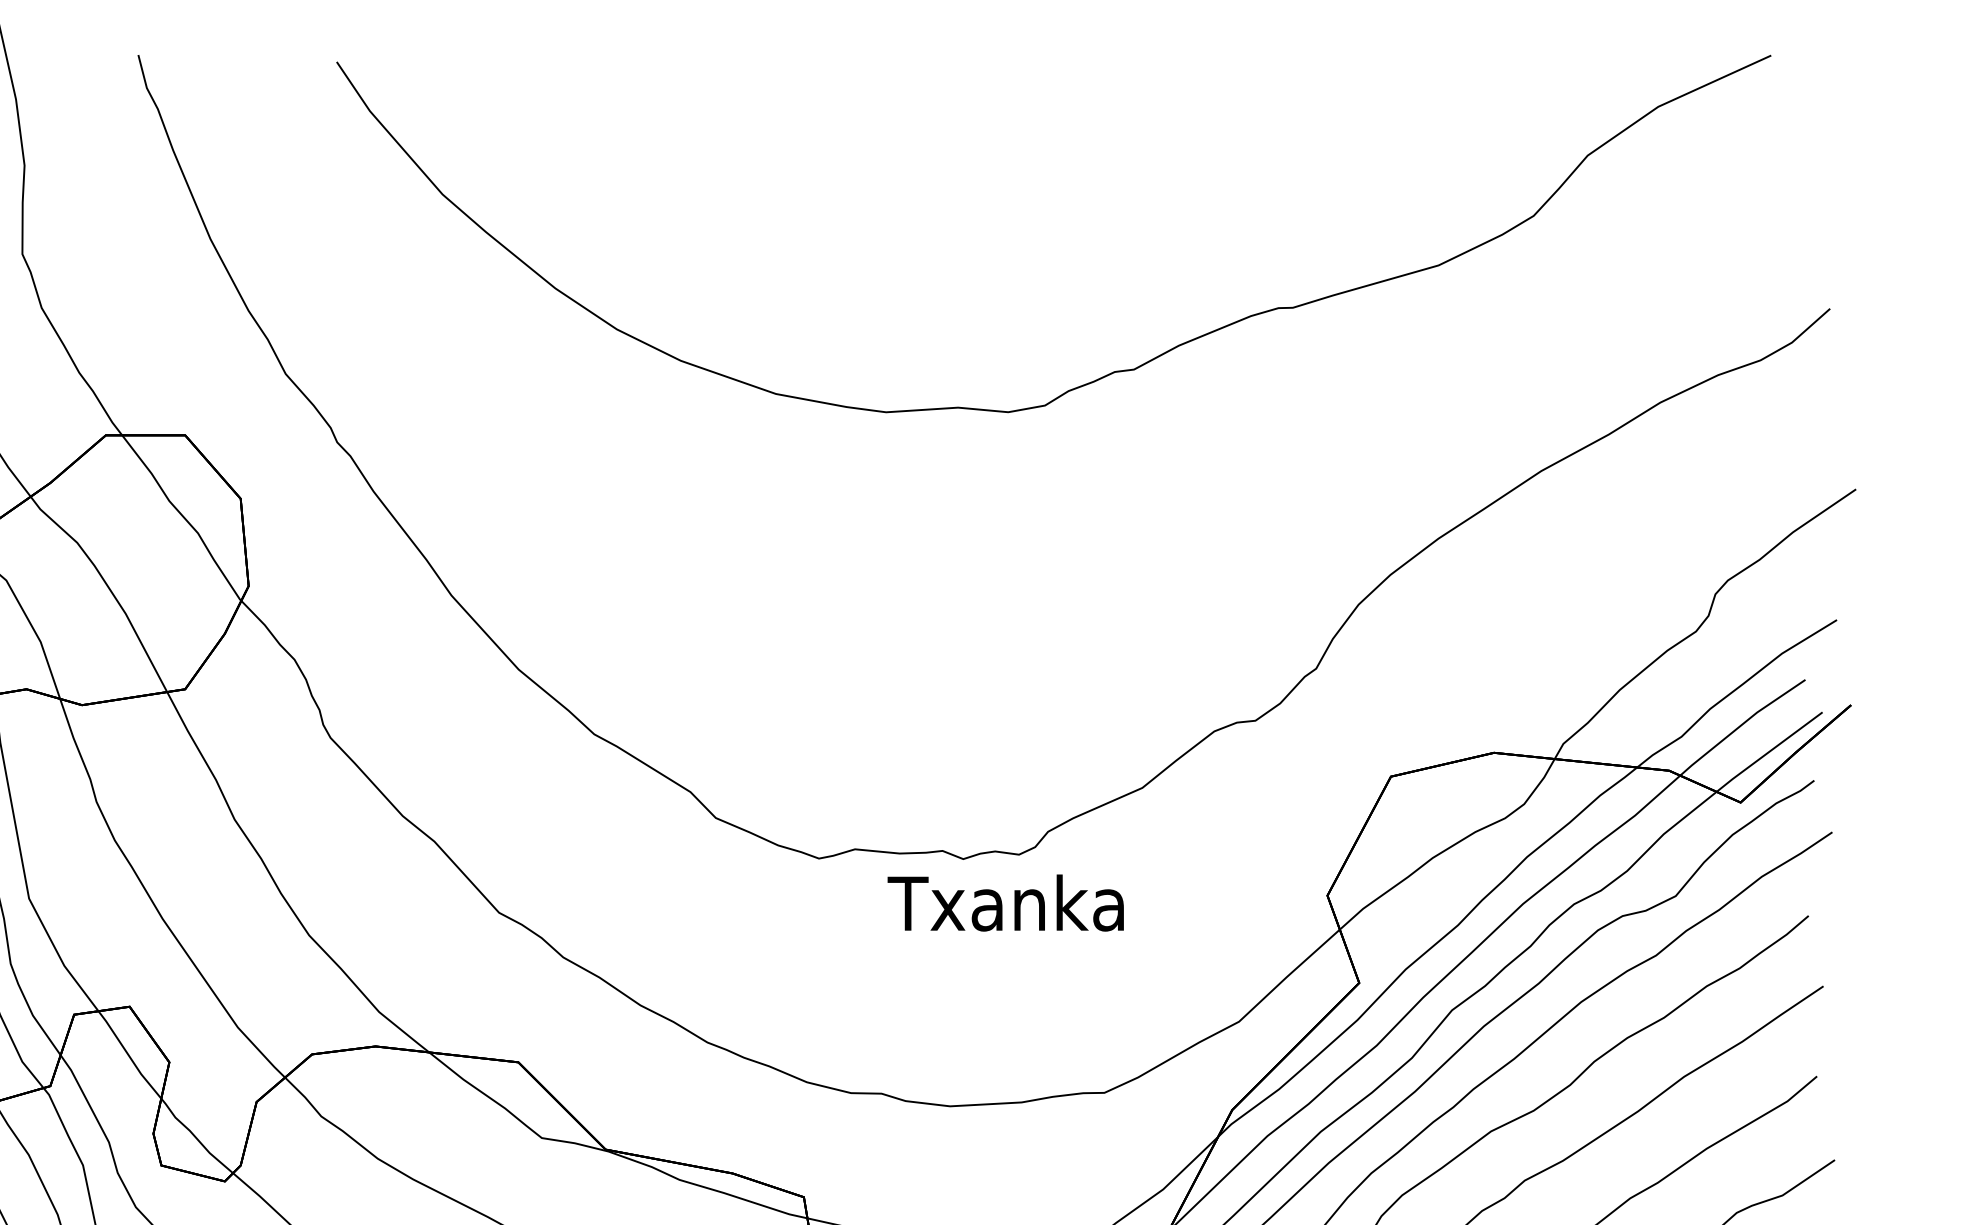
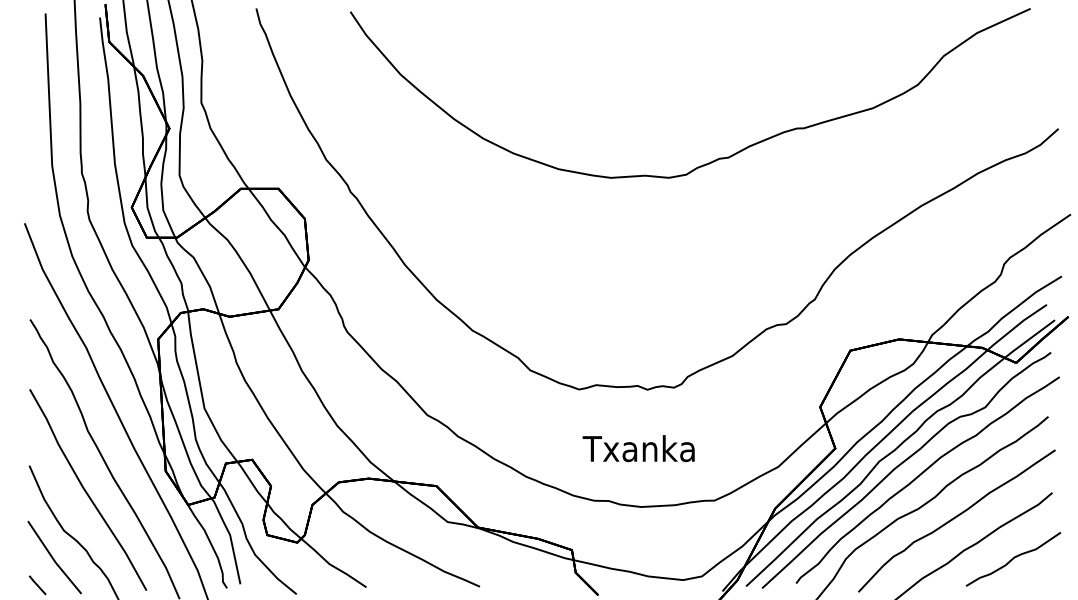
text: (1005, 902) -> (638, 448), moved

